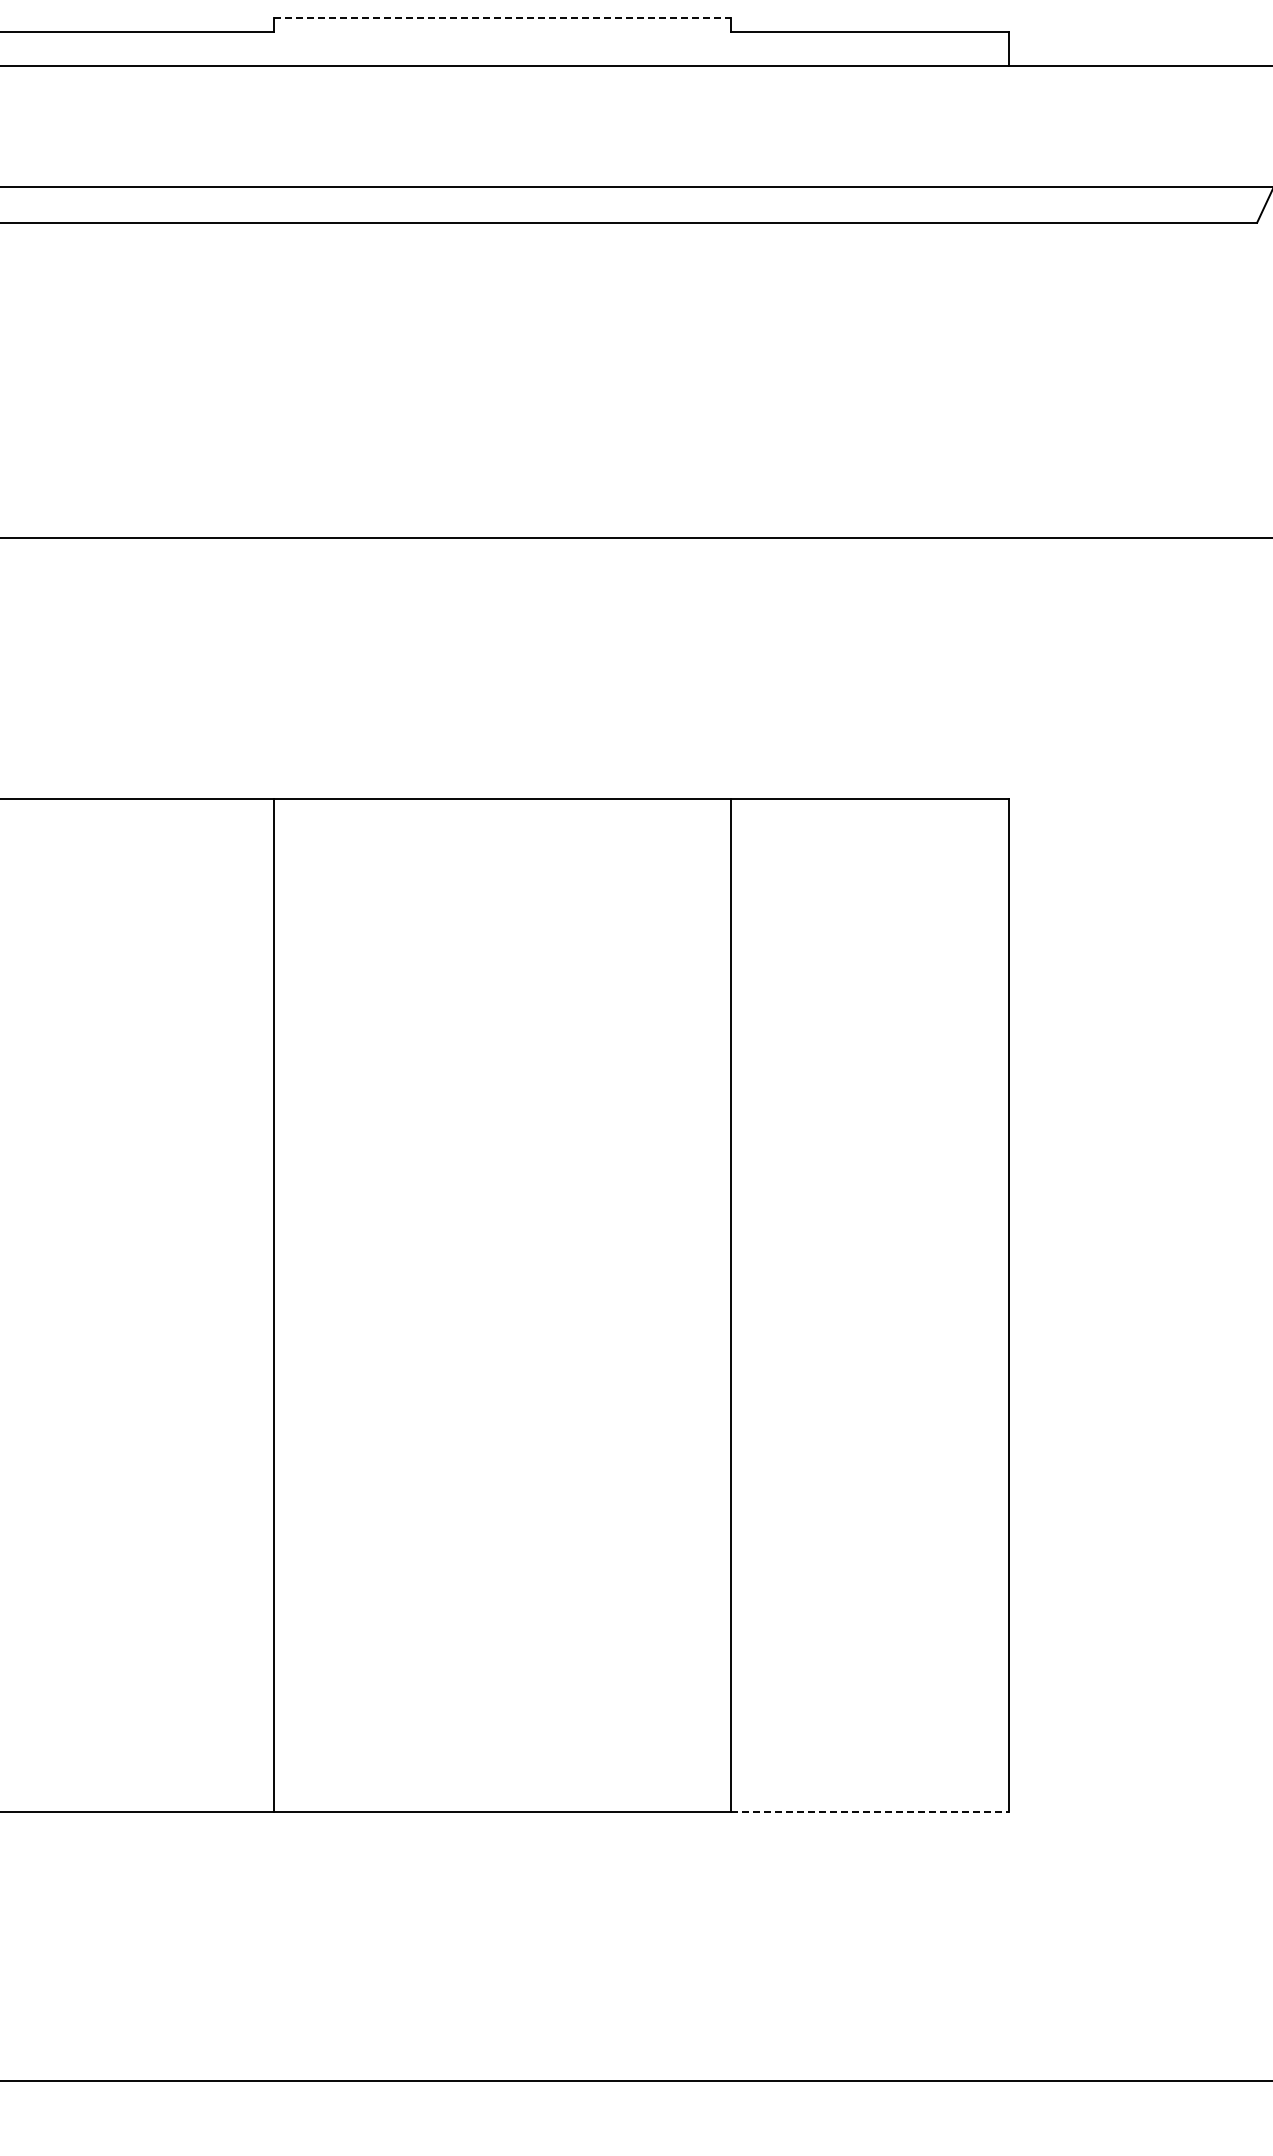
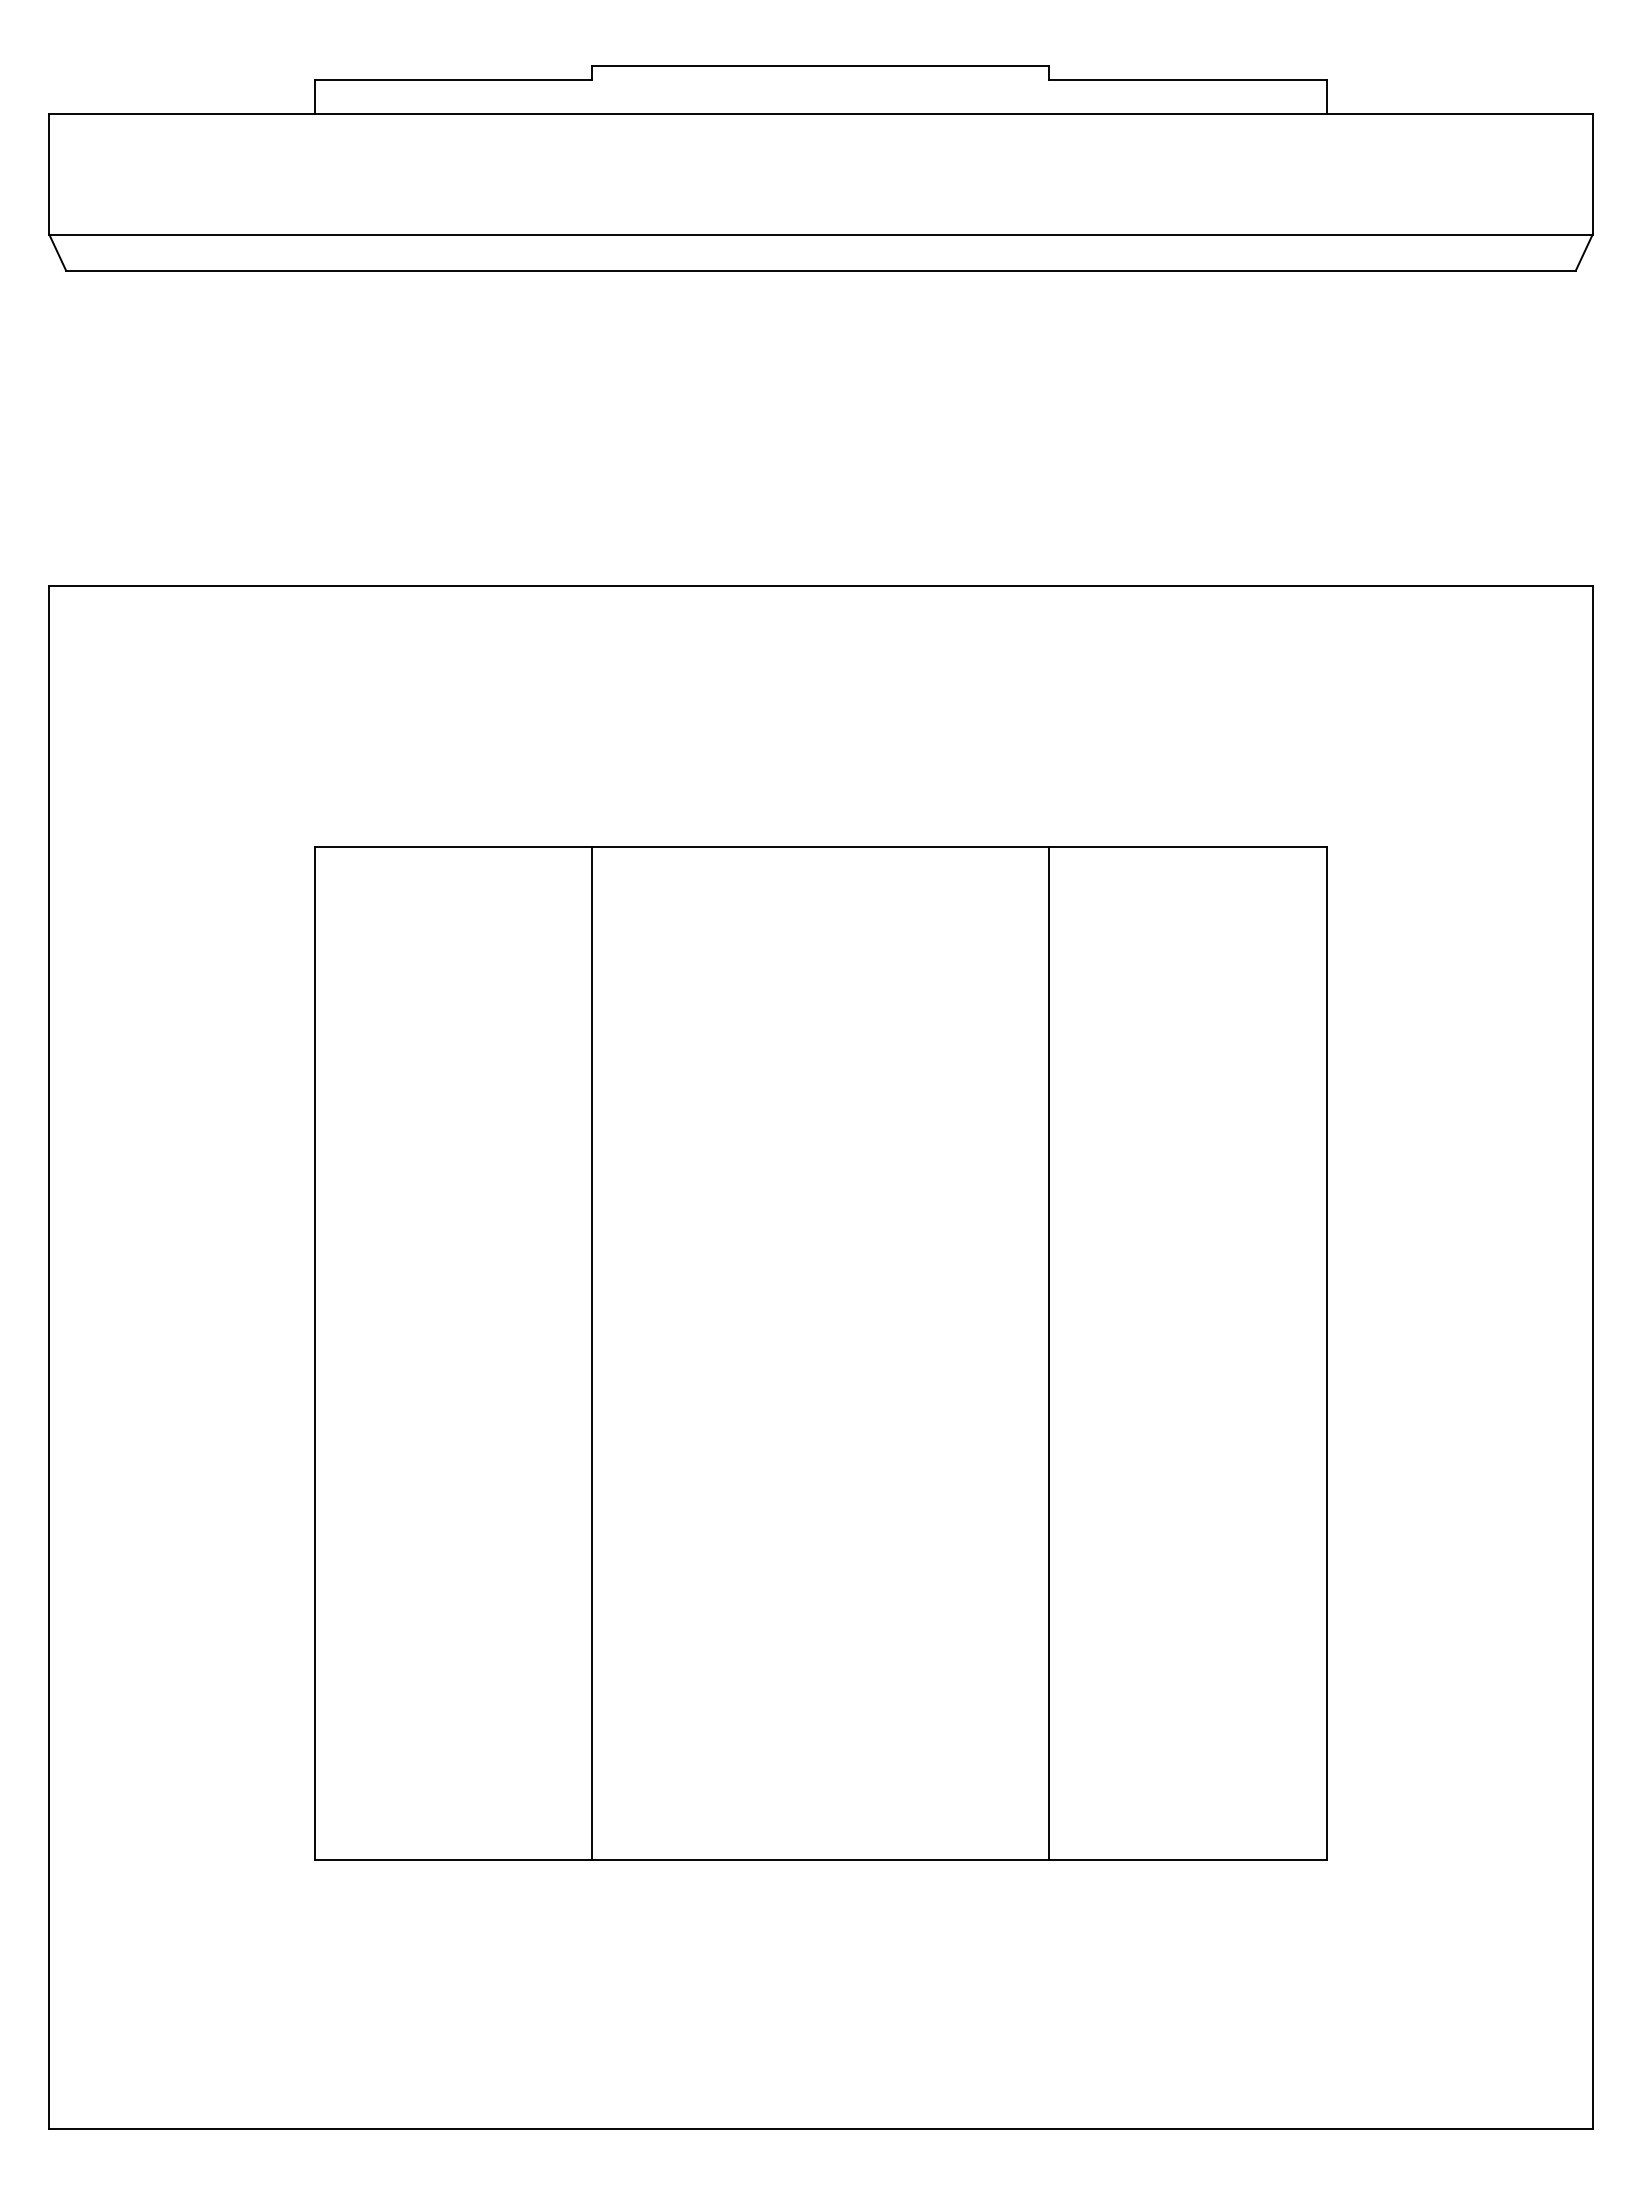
line: (502, 17) -> (821, 65), dashed -> solid
line: (869, 1812) -> (1188, 1860), dashed -> solid

